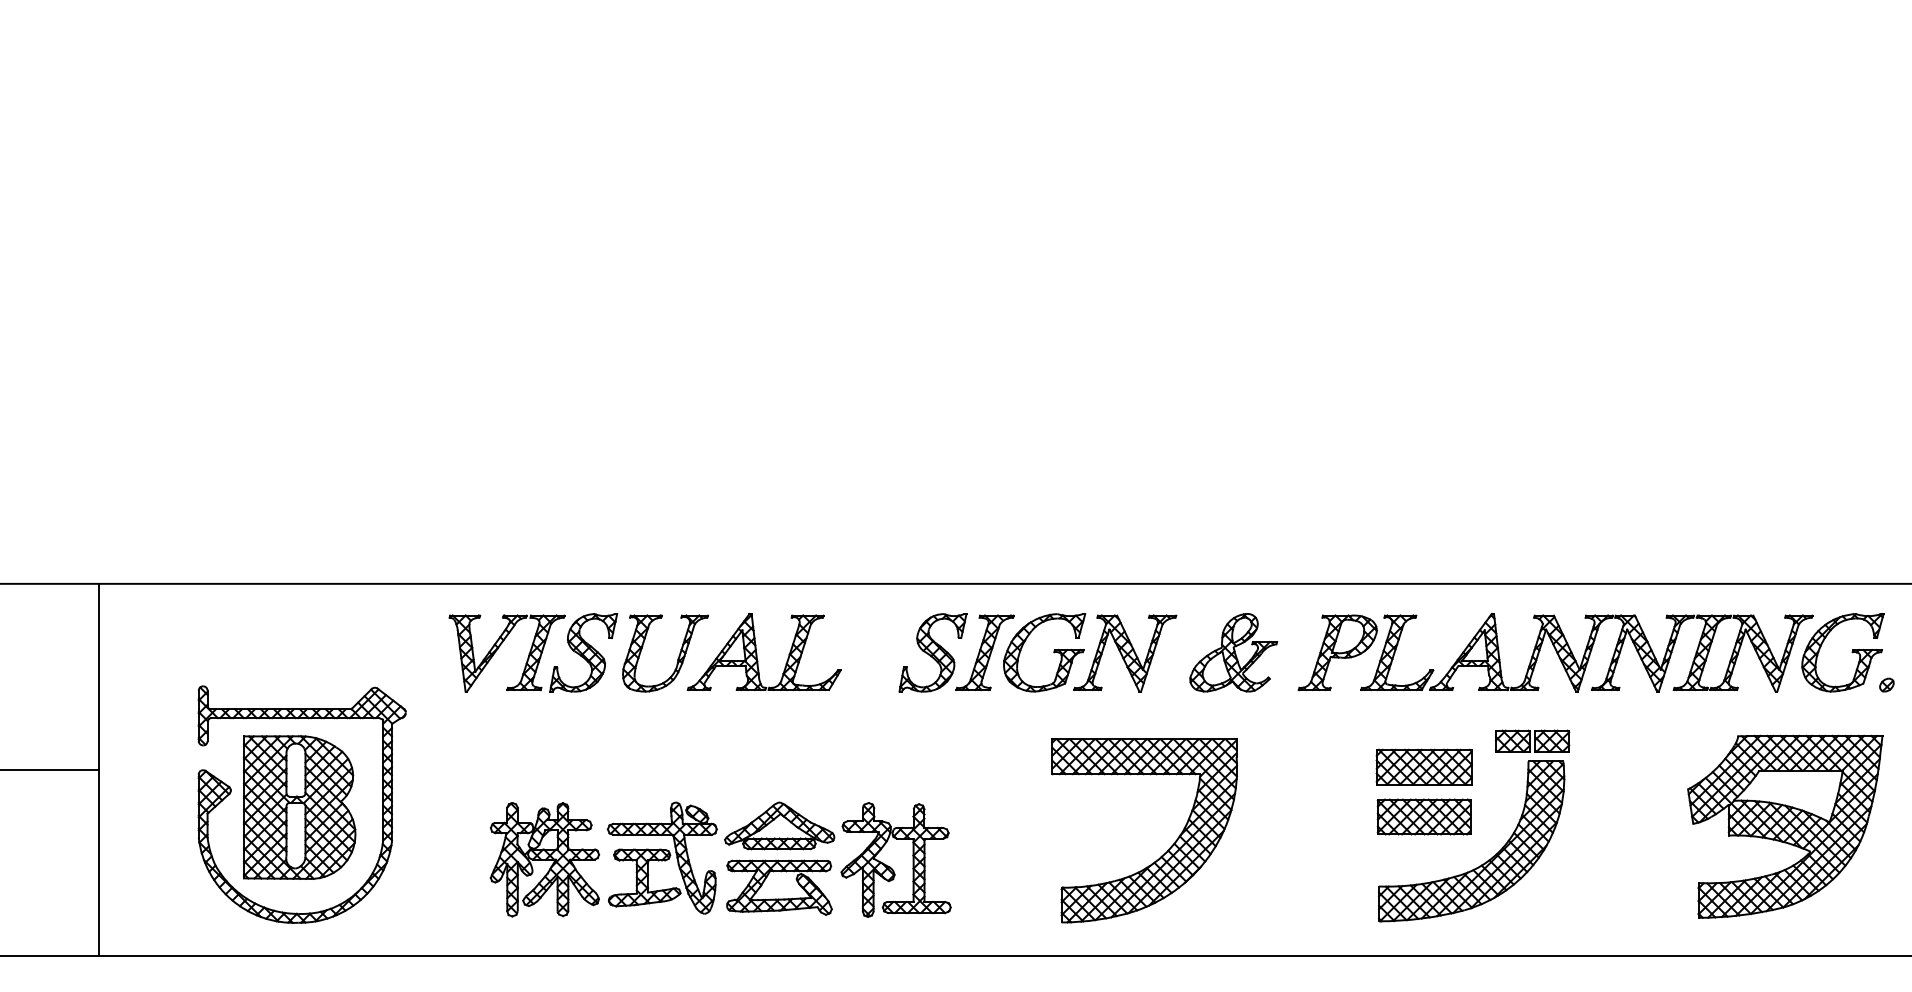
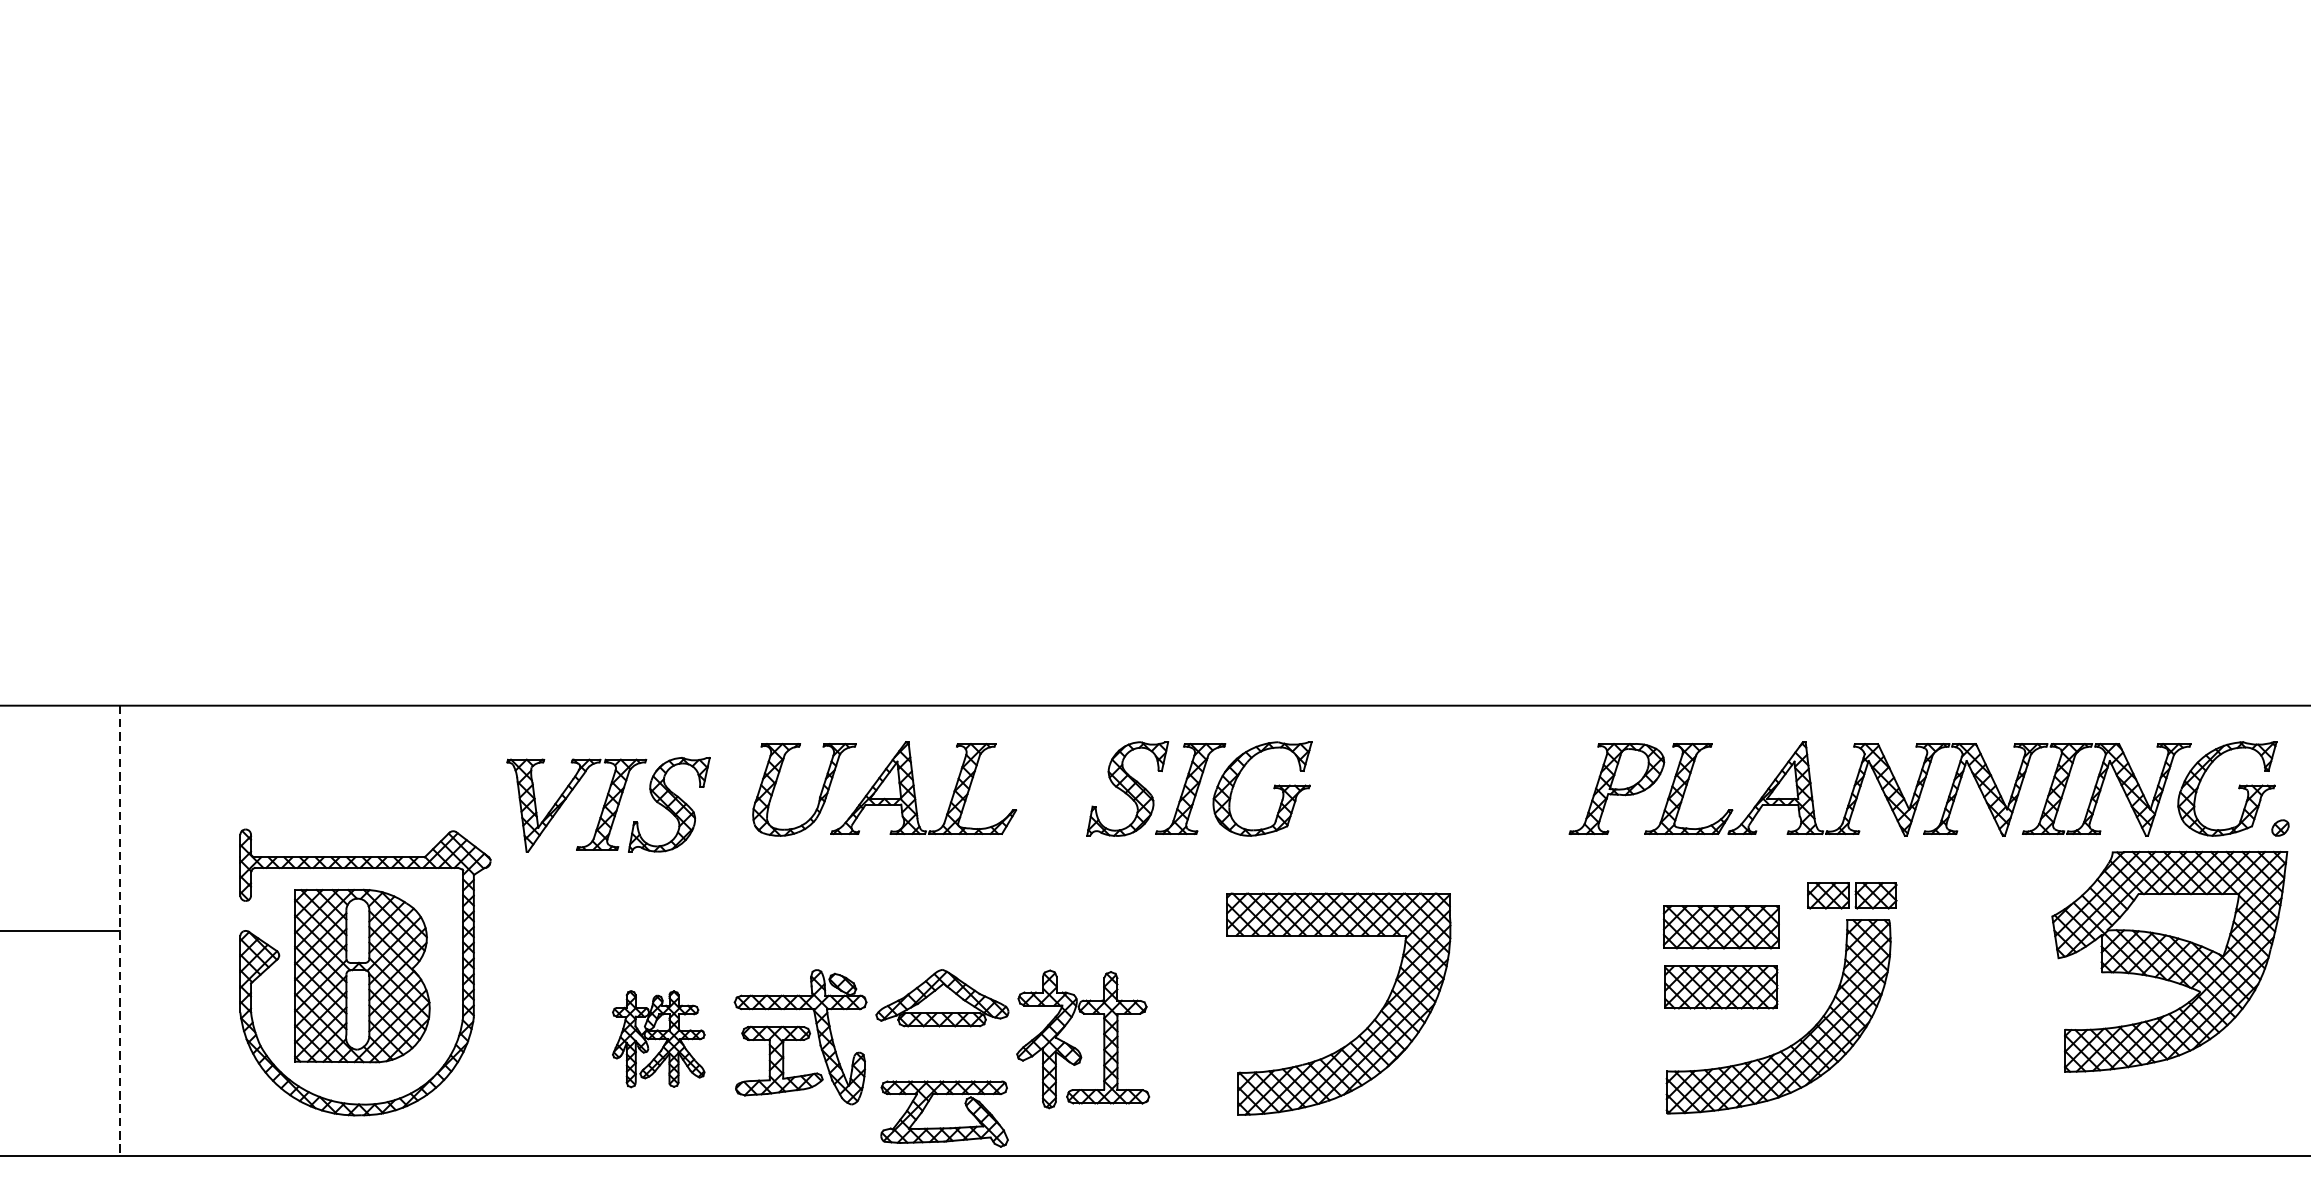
part: (533, 652) -> (608, 804), moved
part: (1233, 652) -> (1490, 788), removed
part: (1125, 653) -> (1360, 789), removed
line: (99, 770) -> (120, 931), solid -> dashed
part: (1785, 826) -> (2170, 961), moved
part: (1162, 854) -> (1360, 1032), moved
part: (544, 859) -> (658, 1038), size x0.7
part: (779, 887) -> (944, 1113), moved

